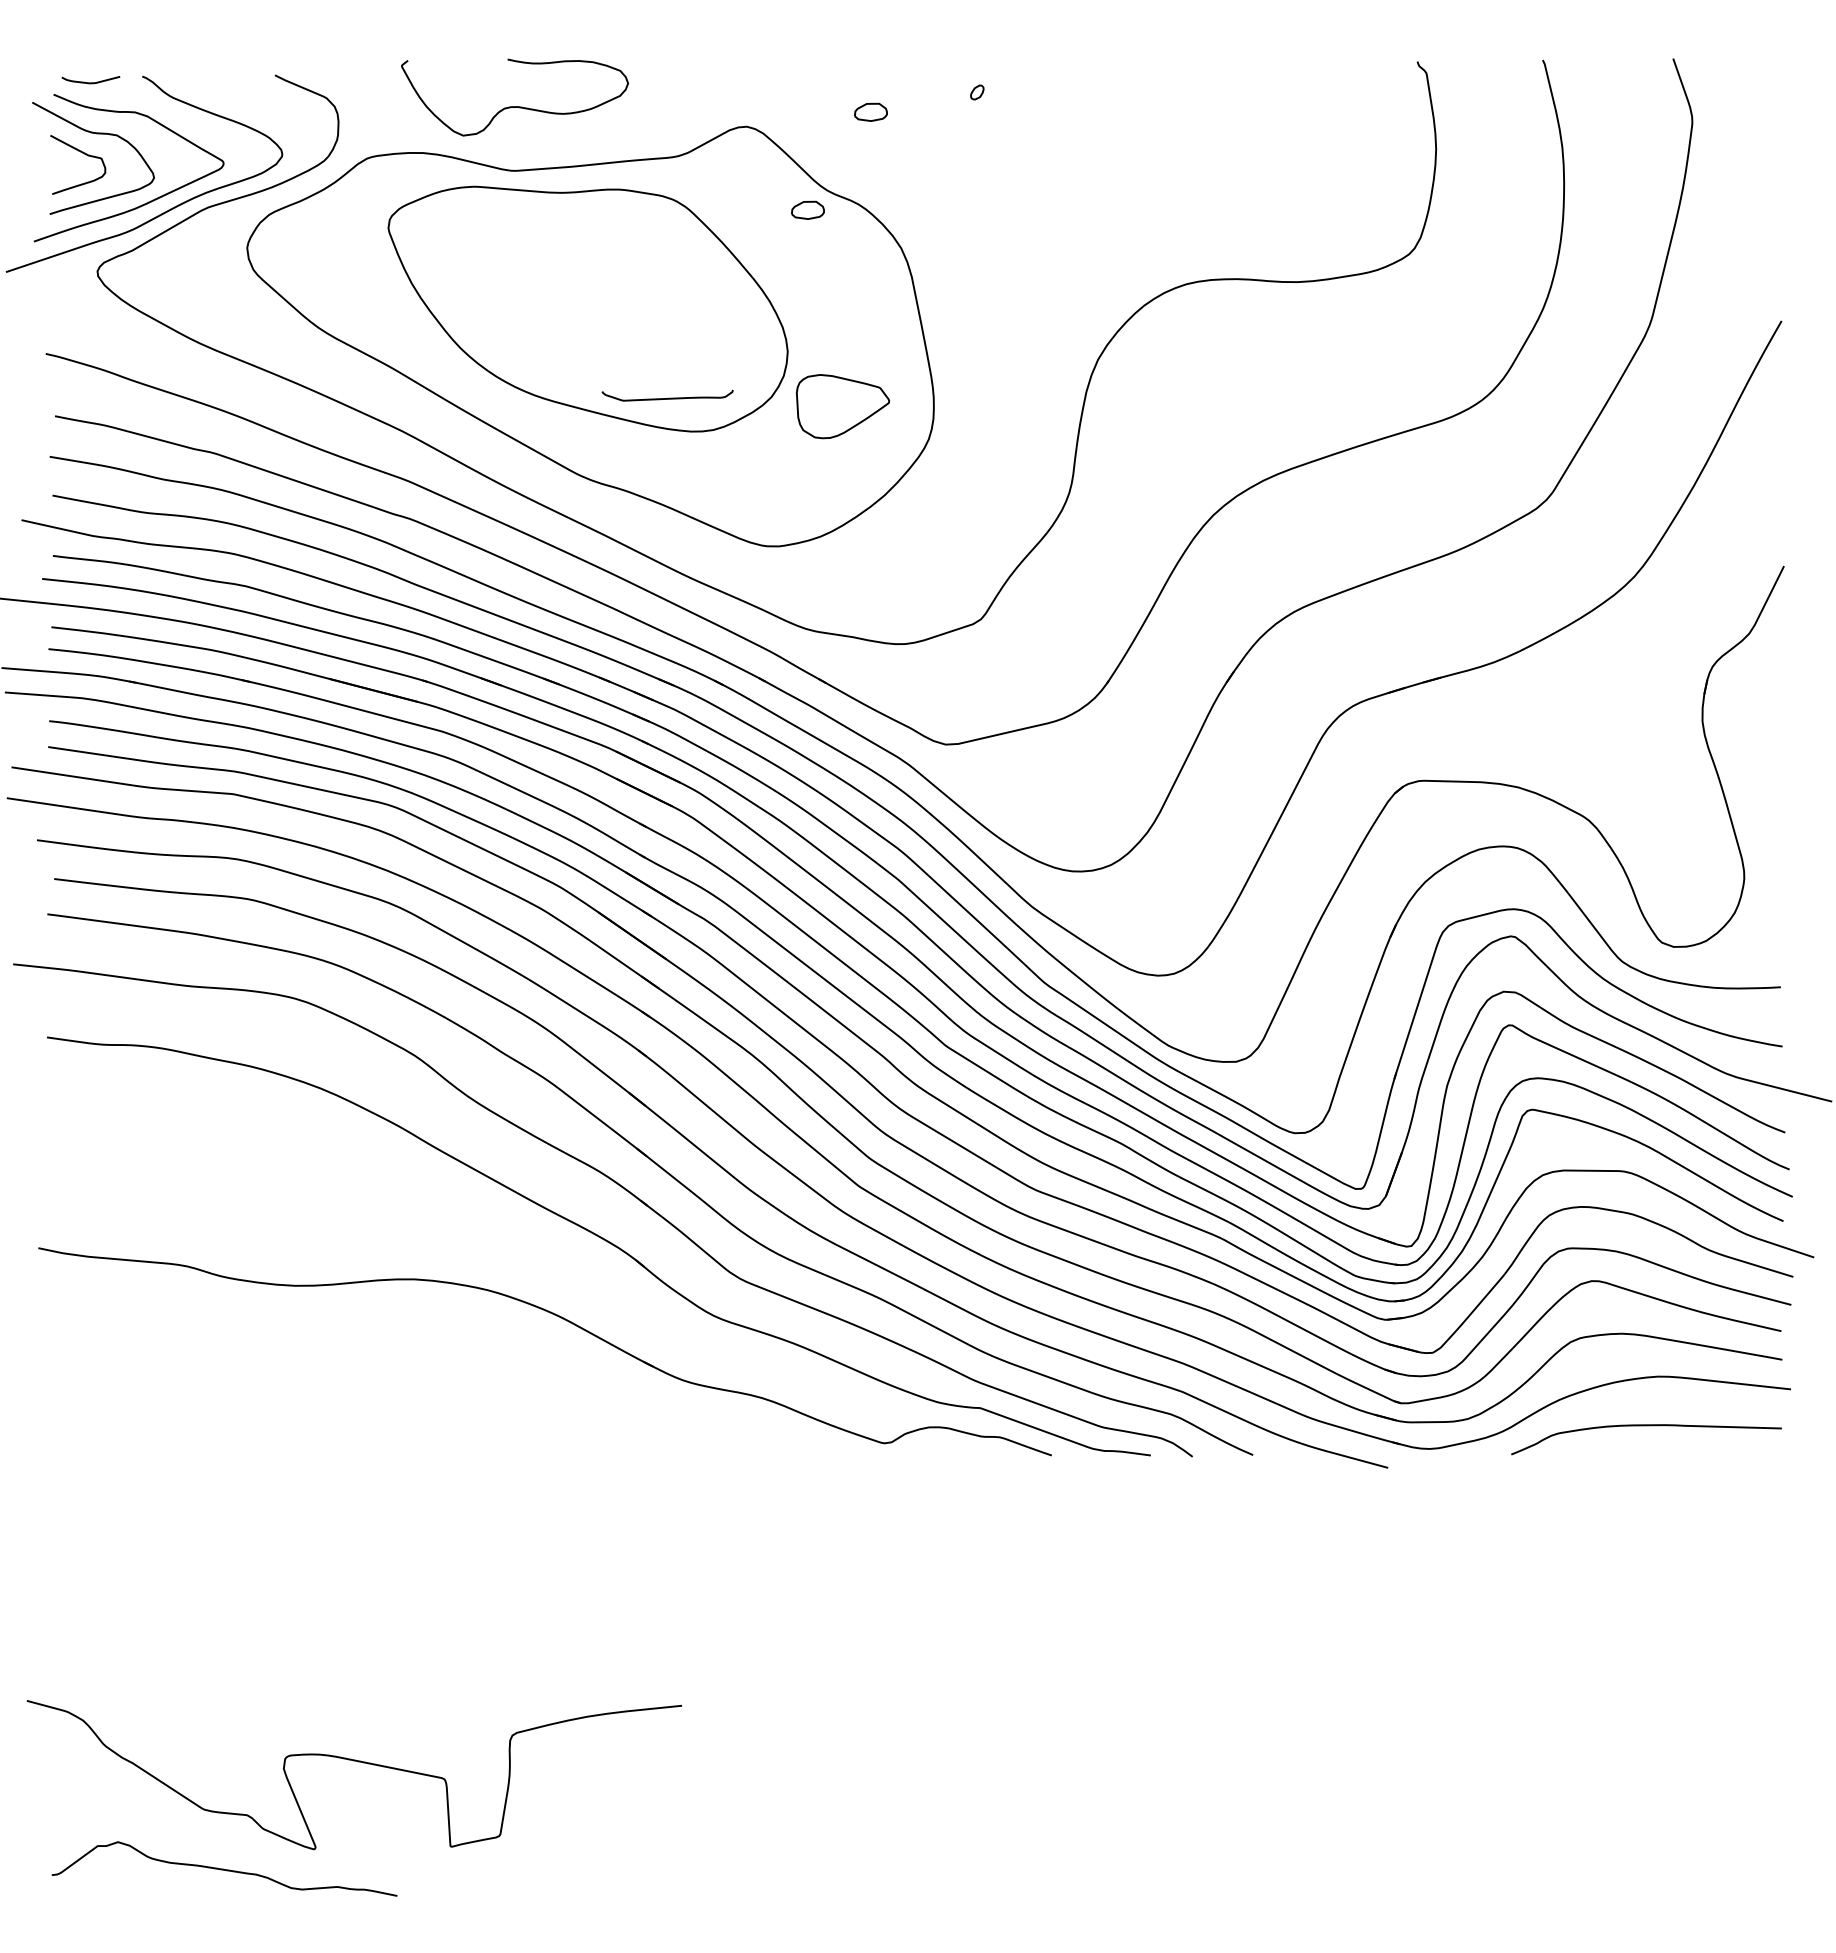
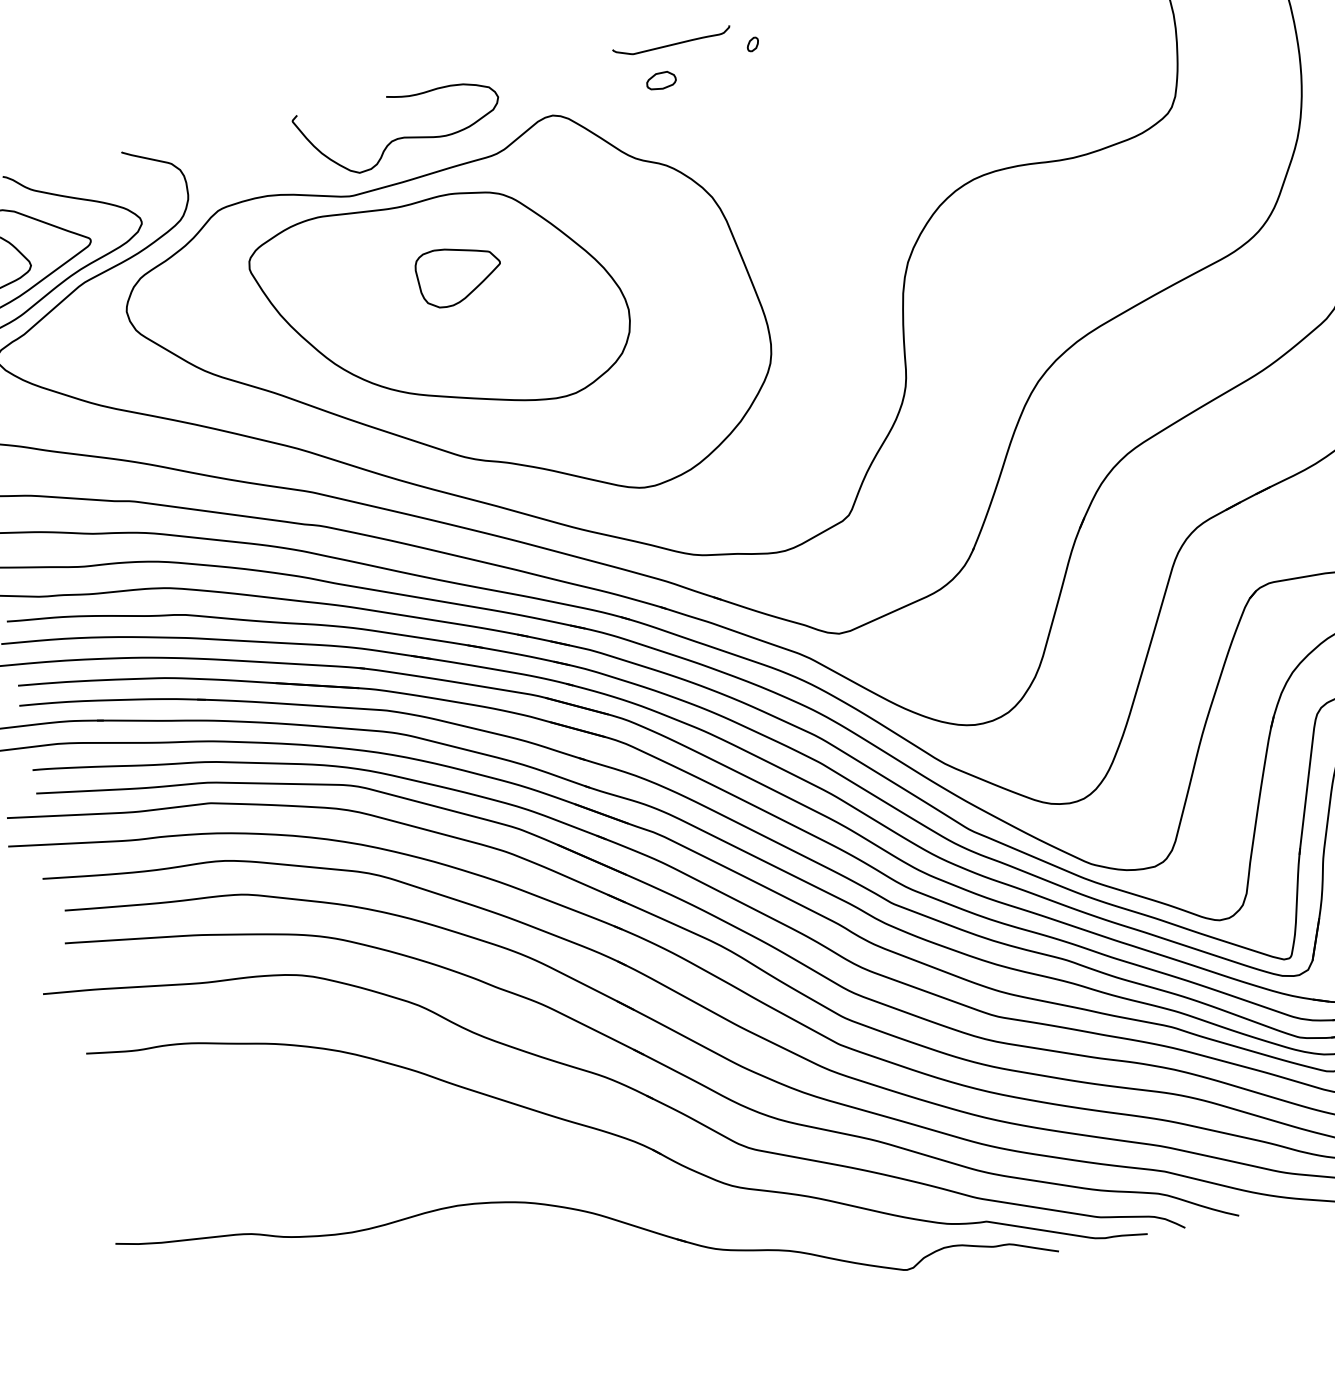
curve: (514, 106) -> (400, 137), moved
part: (807, 209) -> (621, 179), removed
curve: (668, 397) -> (672, 43), moved
part: (843, 406) -> (459, 274), moved

